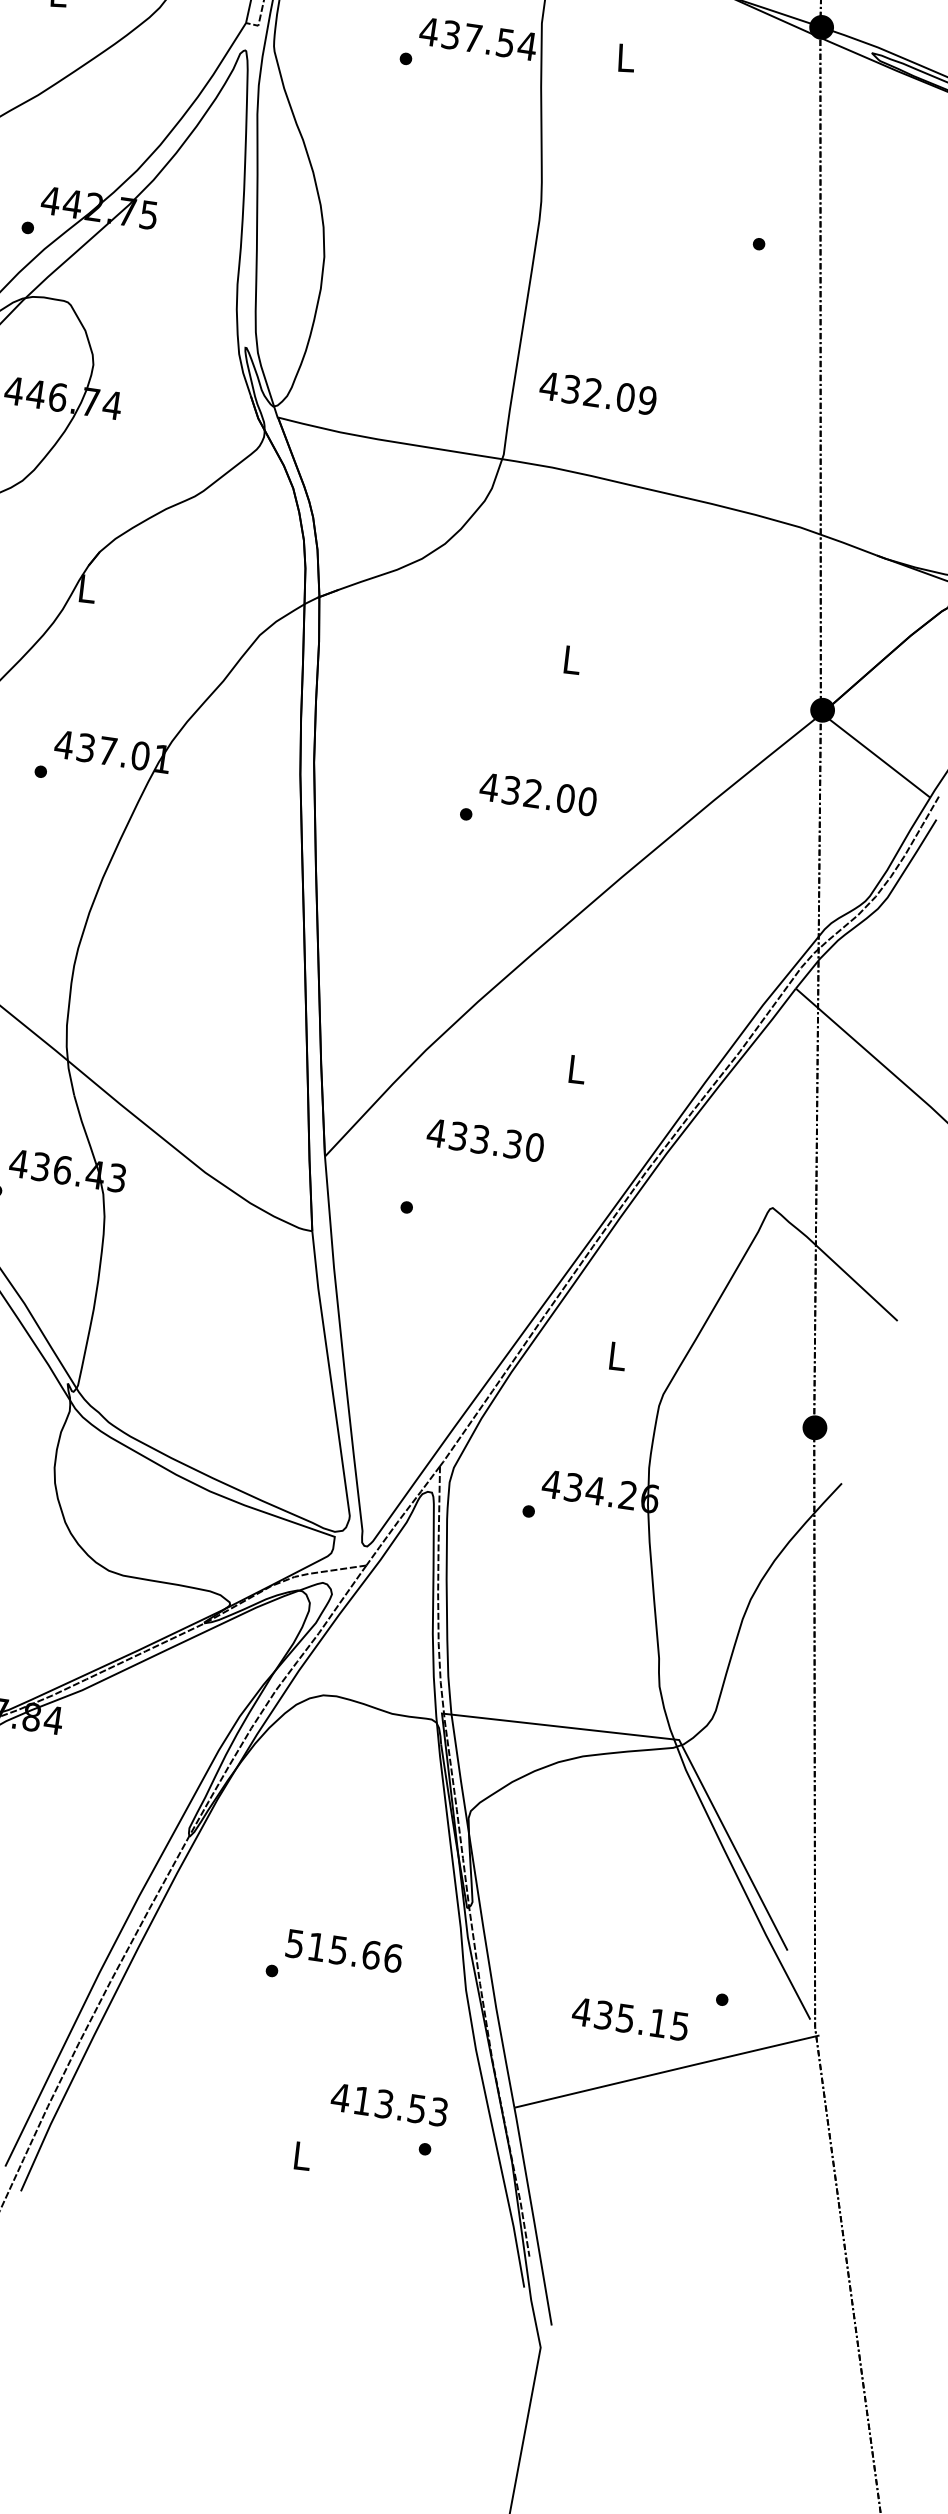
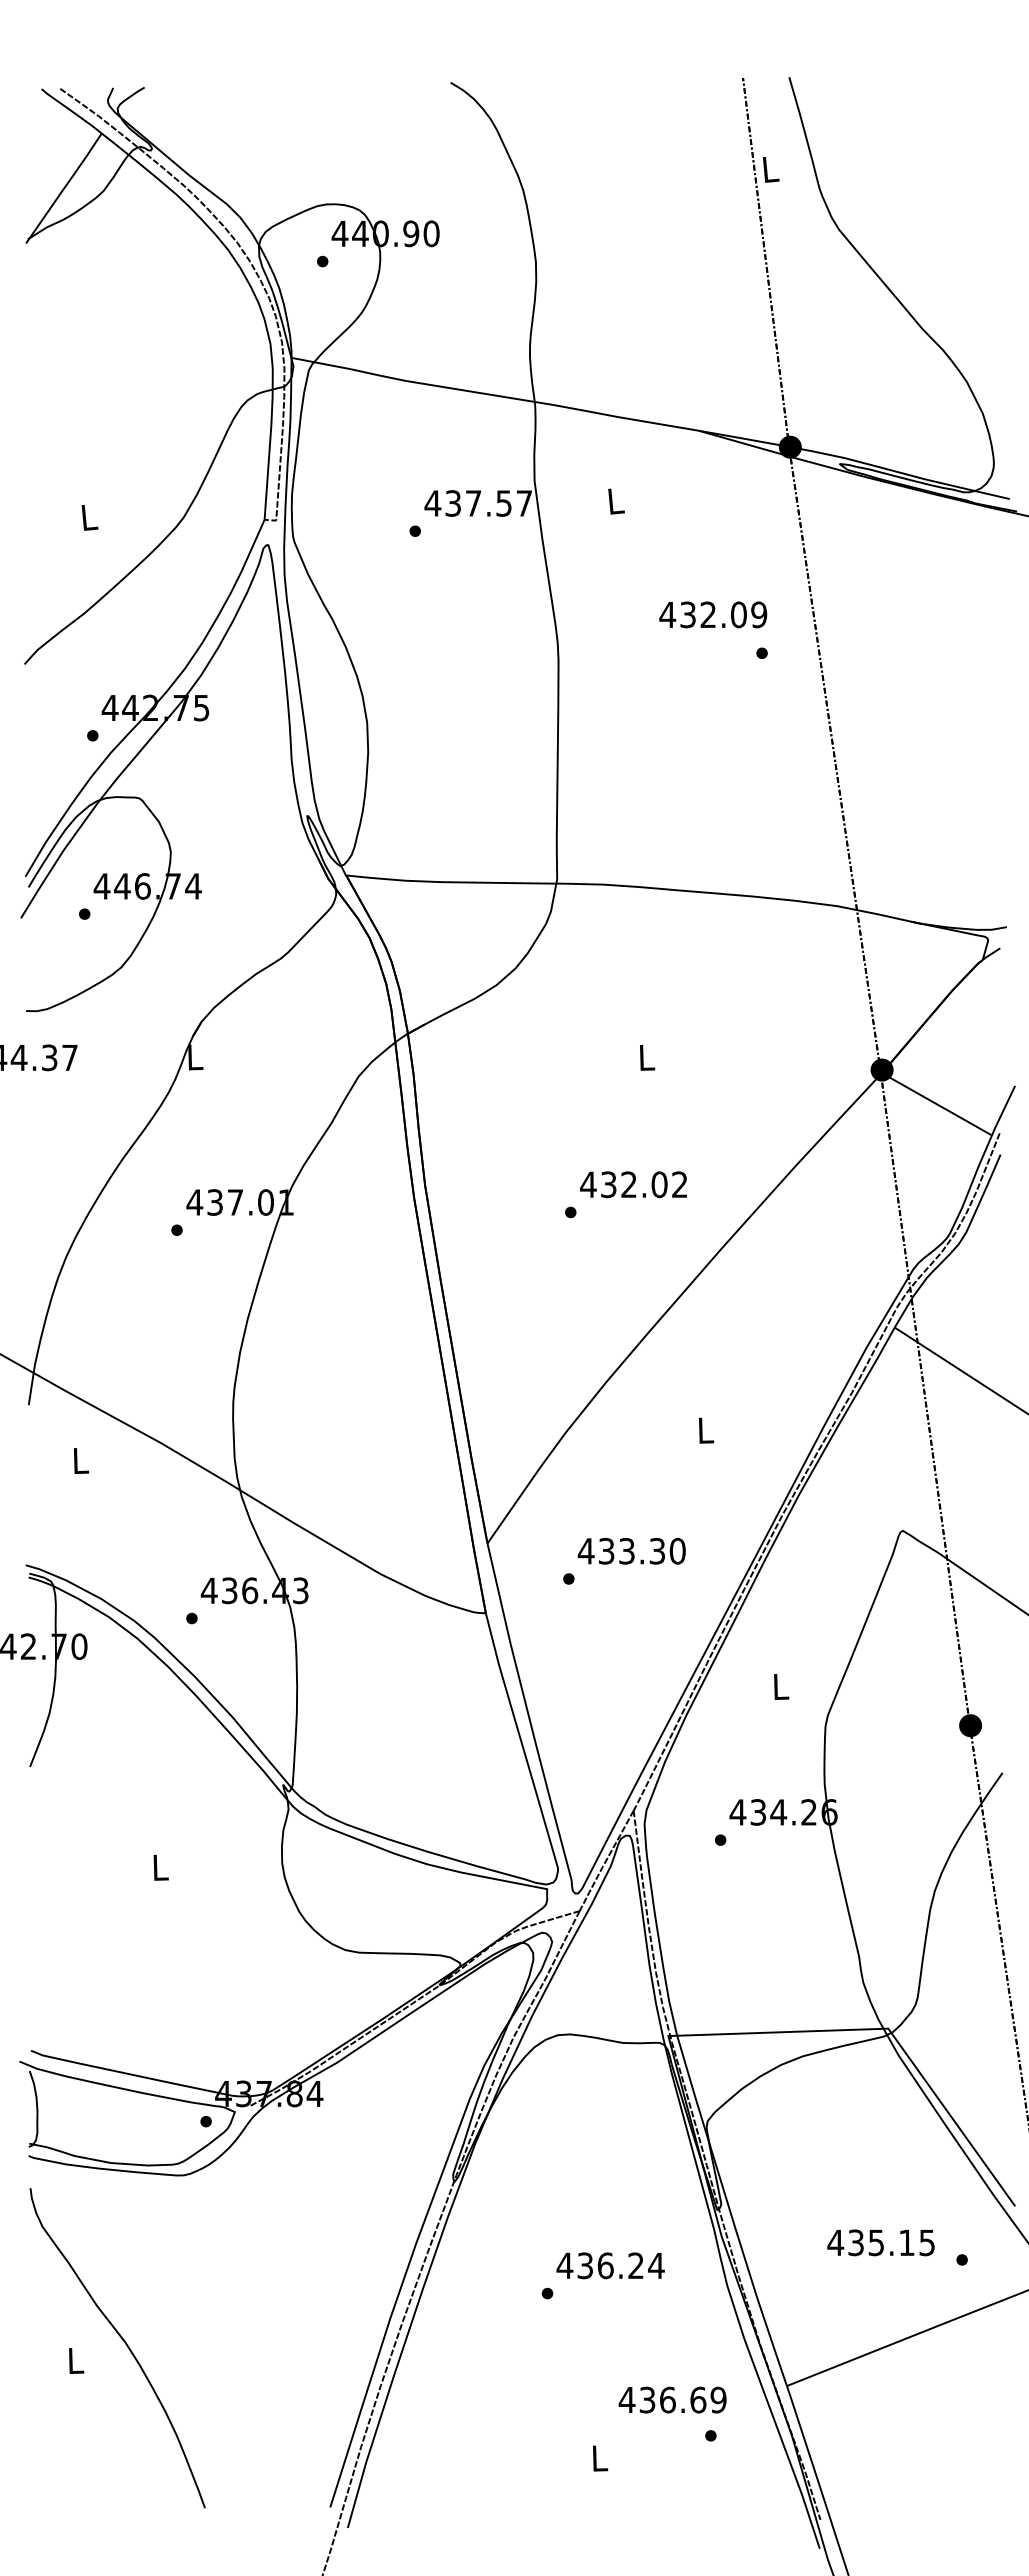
text: (526, 46) -> (523, 503), 437.54 -> 437.57
text: (598, 393) -> (713, 614), moved
text: (587, 801) -> (679, 1184), 432.00 -> 432.02
text: (485, 1140) -> (631, 1551), moved
text: (343, 1950) -> (610, 2265), 515.66 -> 436.24
text: (629, 2018) -> (880, 2242), moved
text: (400, 2105) -> (682, 2399), 413.53 -> 436.69

